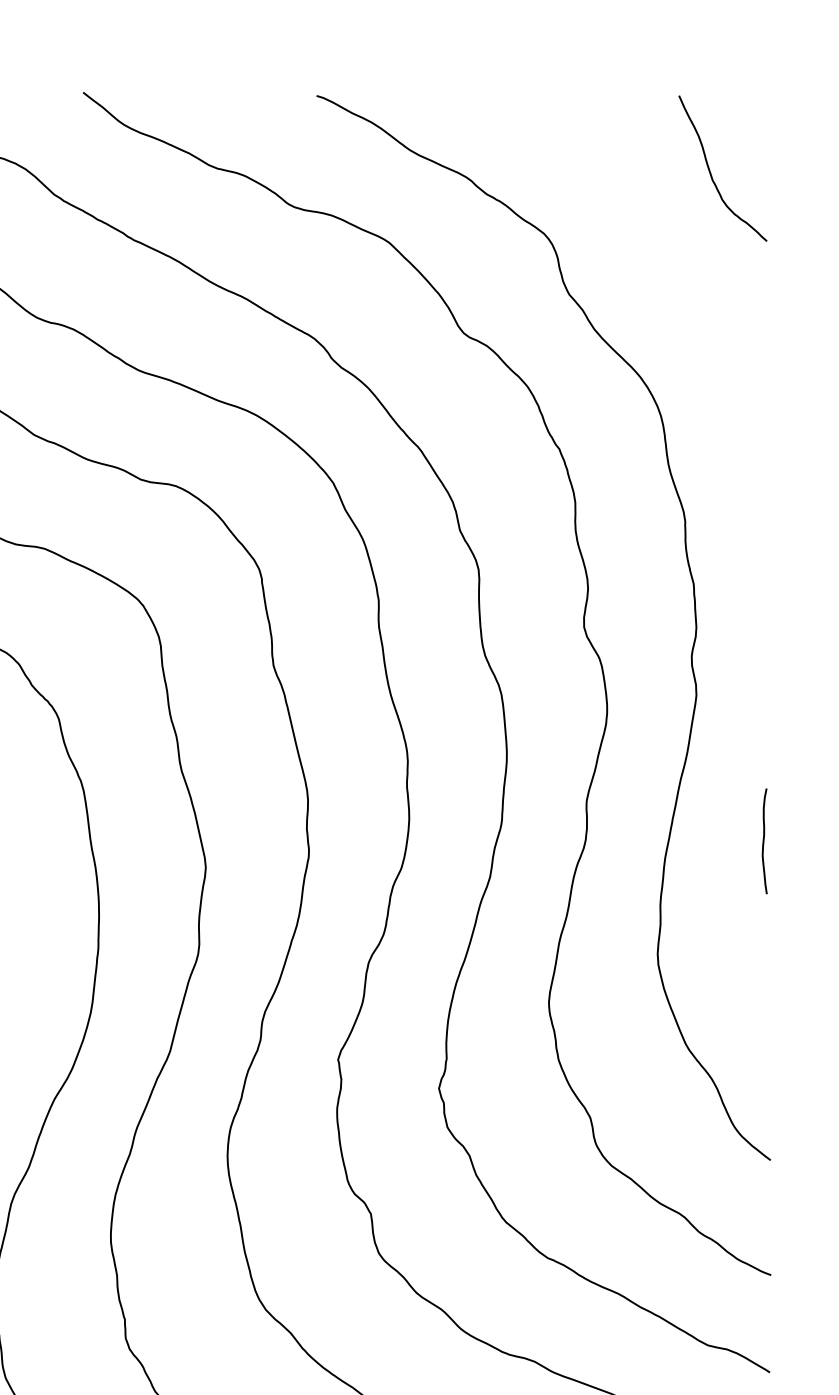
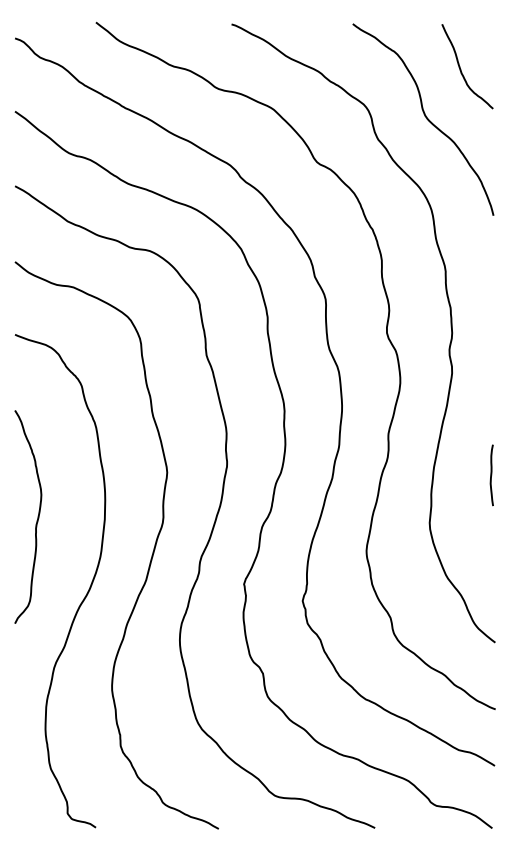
curve: (650, 256) -> (425, 117), added
curve: (764, 841) -> (491, 475), moved

